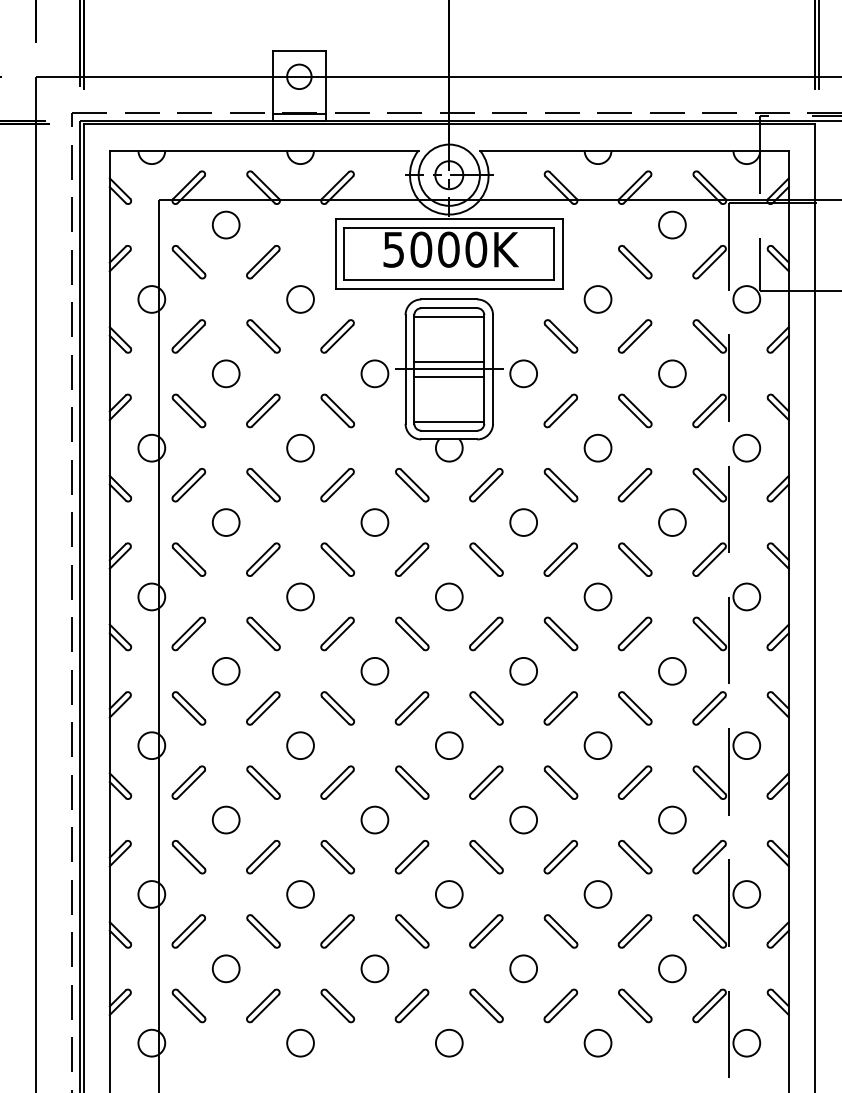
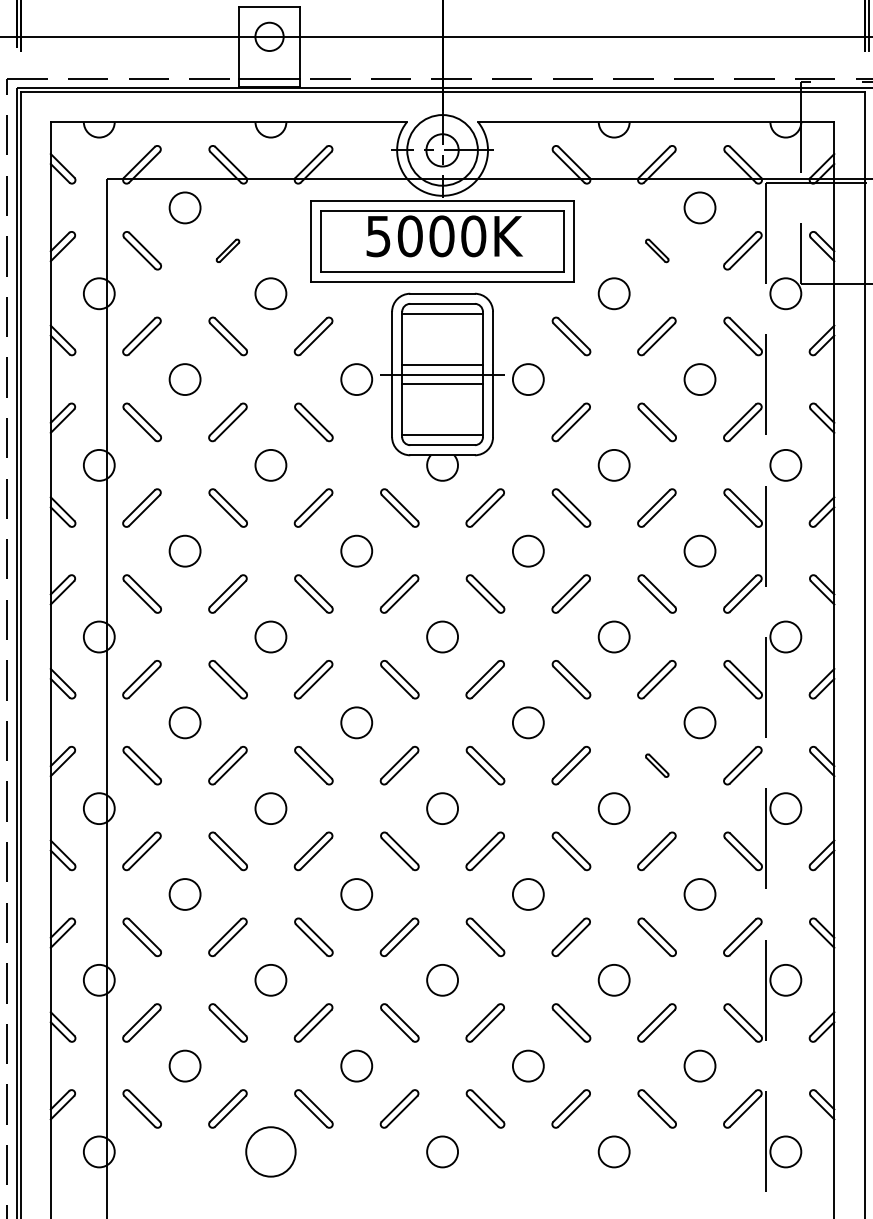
part: (263, 262) -> (228, 251), size x0.6
part: (635, 262) -> (657, 251), size x0.6
part: (635, 708) -> (657, 765), size x0.6
circle: (300, 1042) -> (270, 1151), size x1.6

